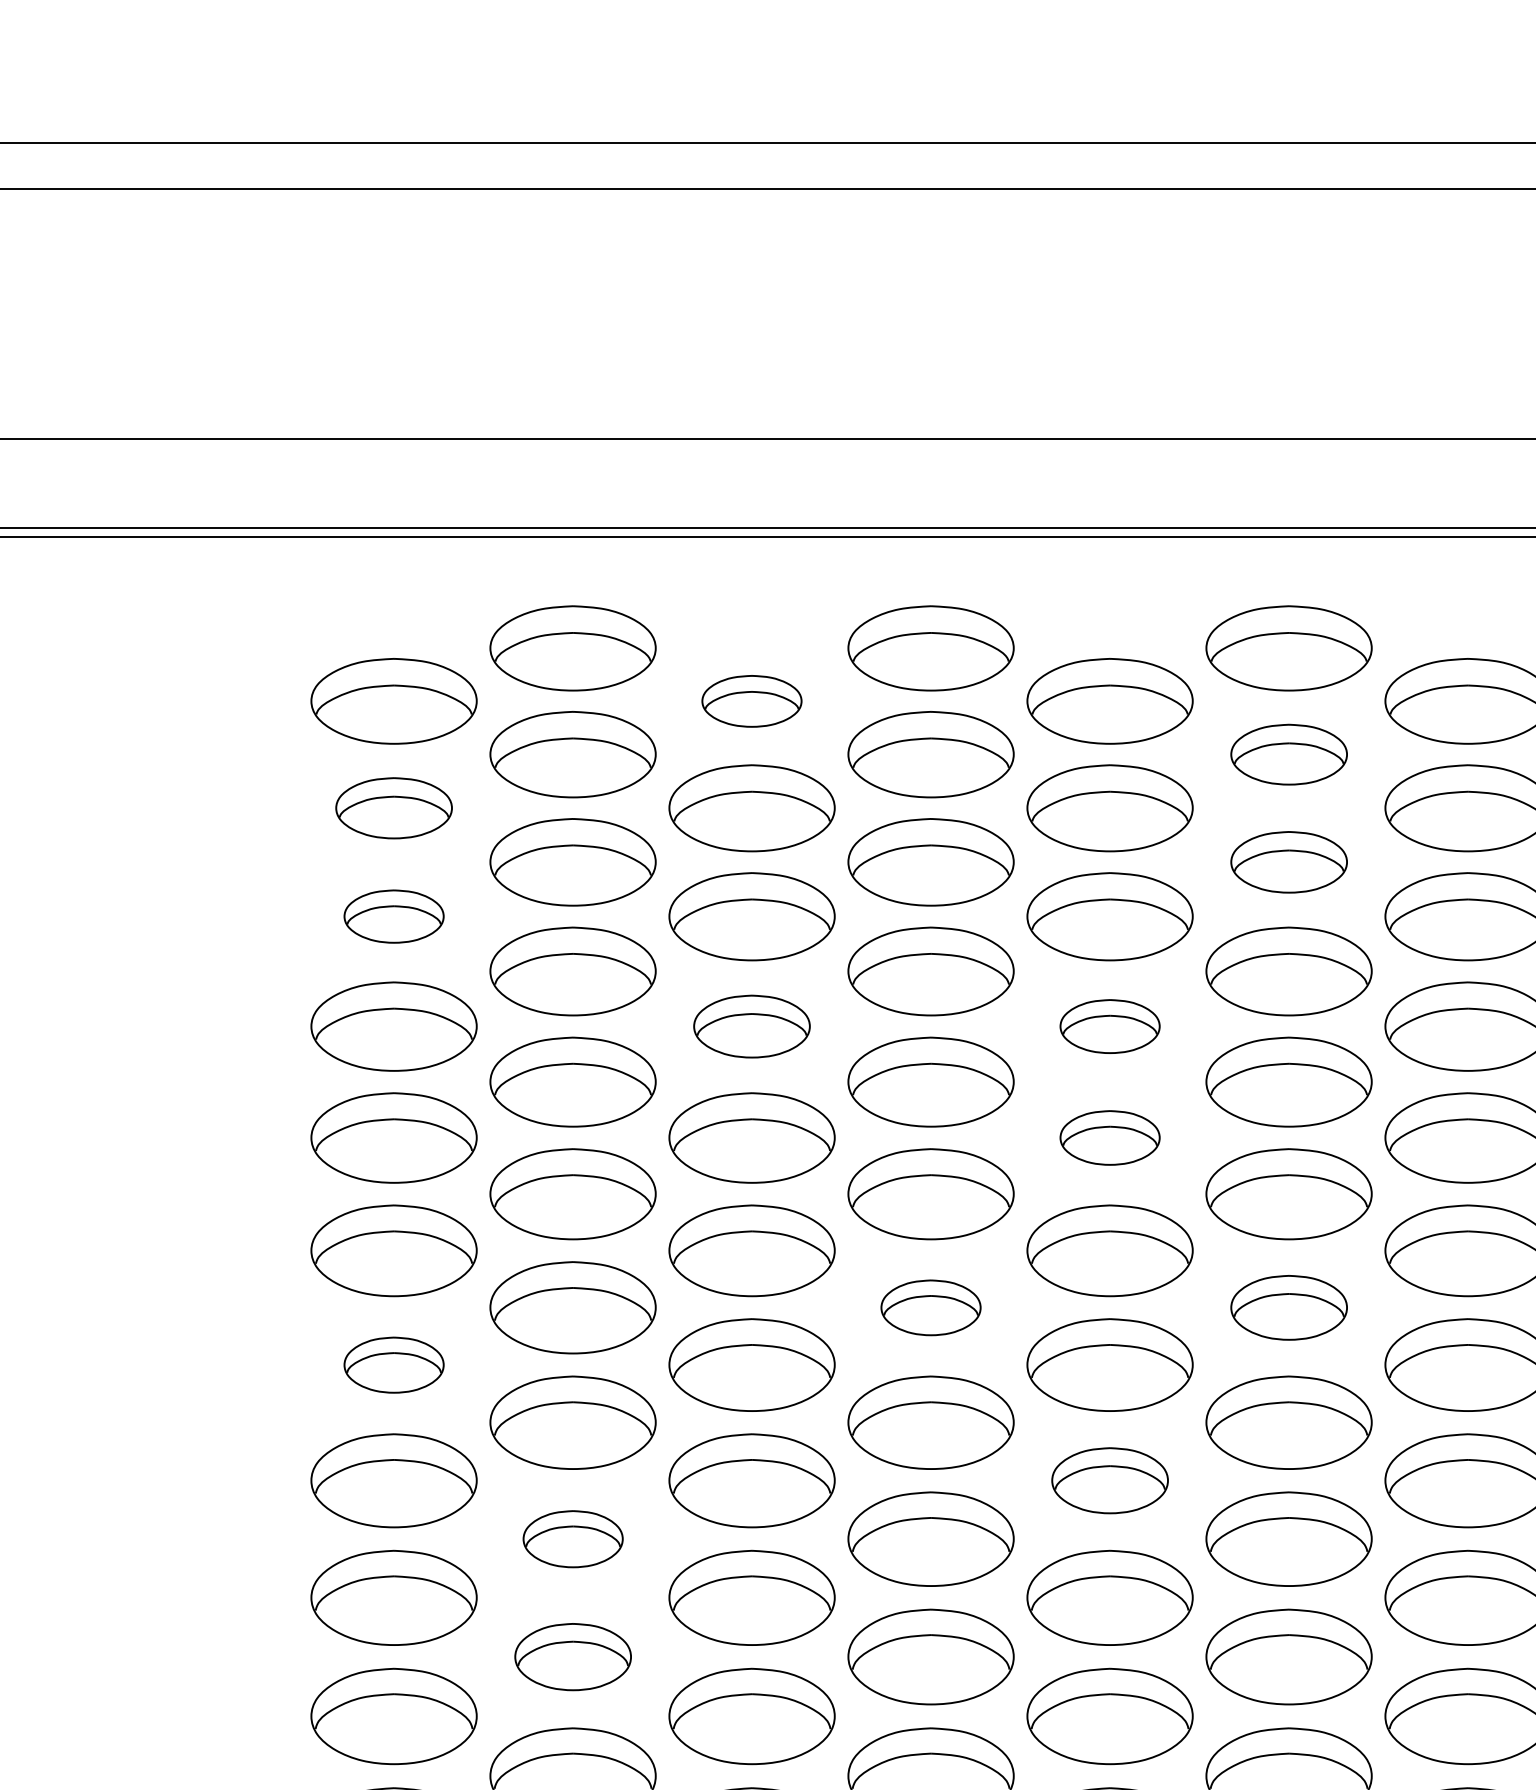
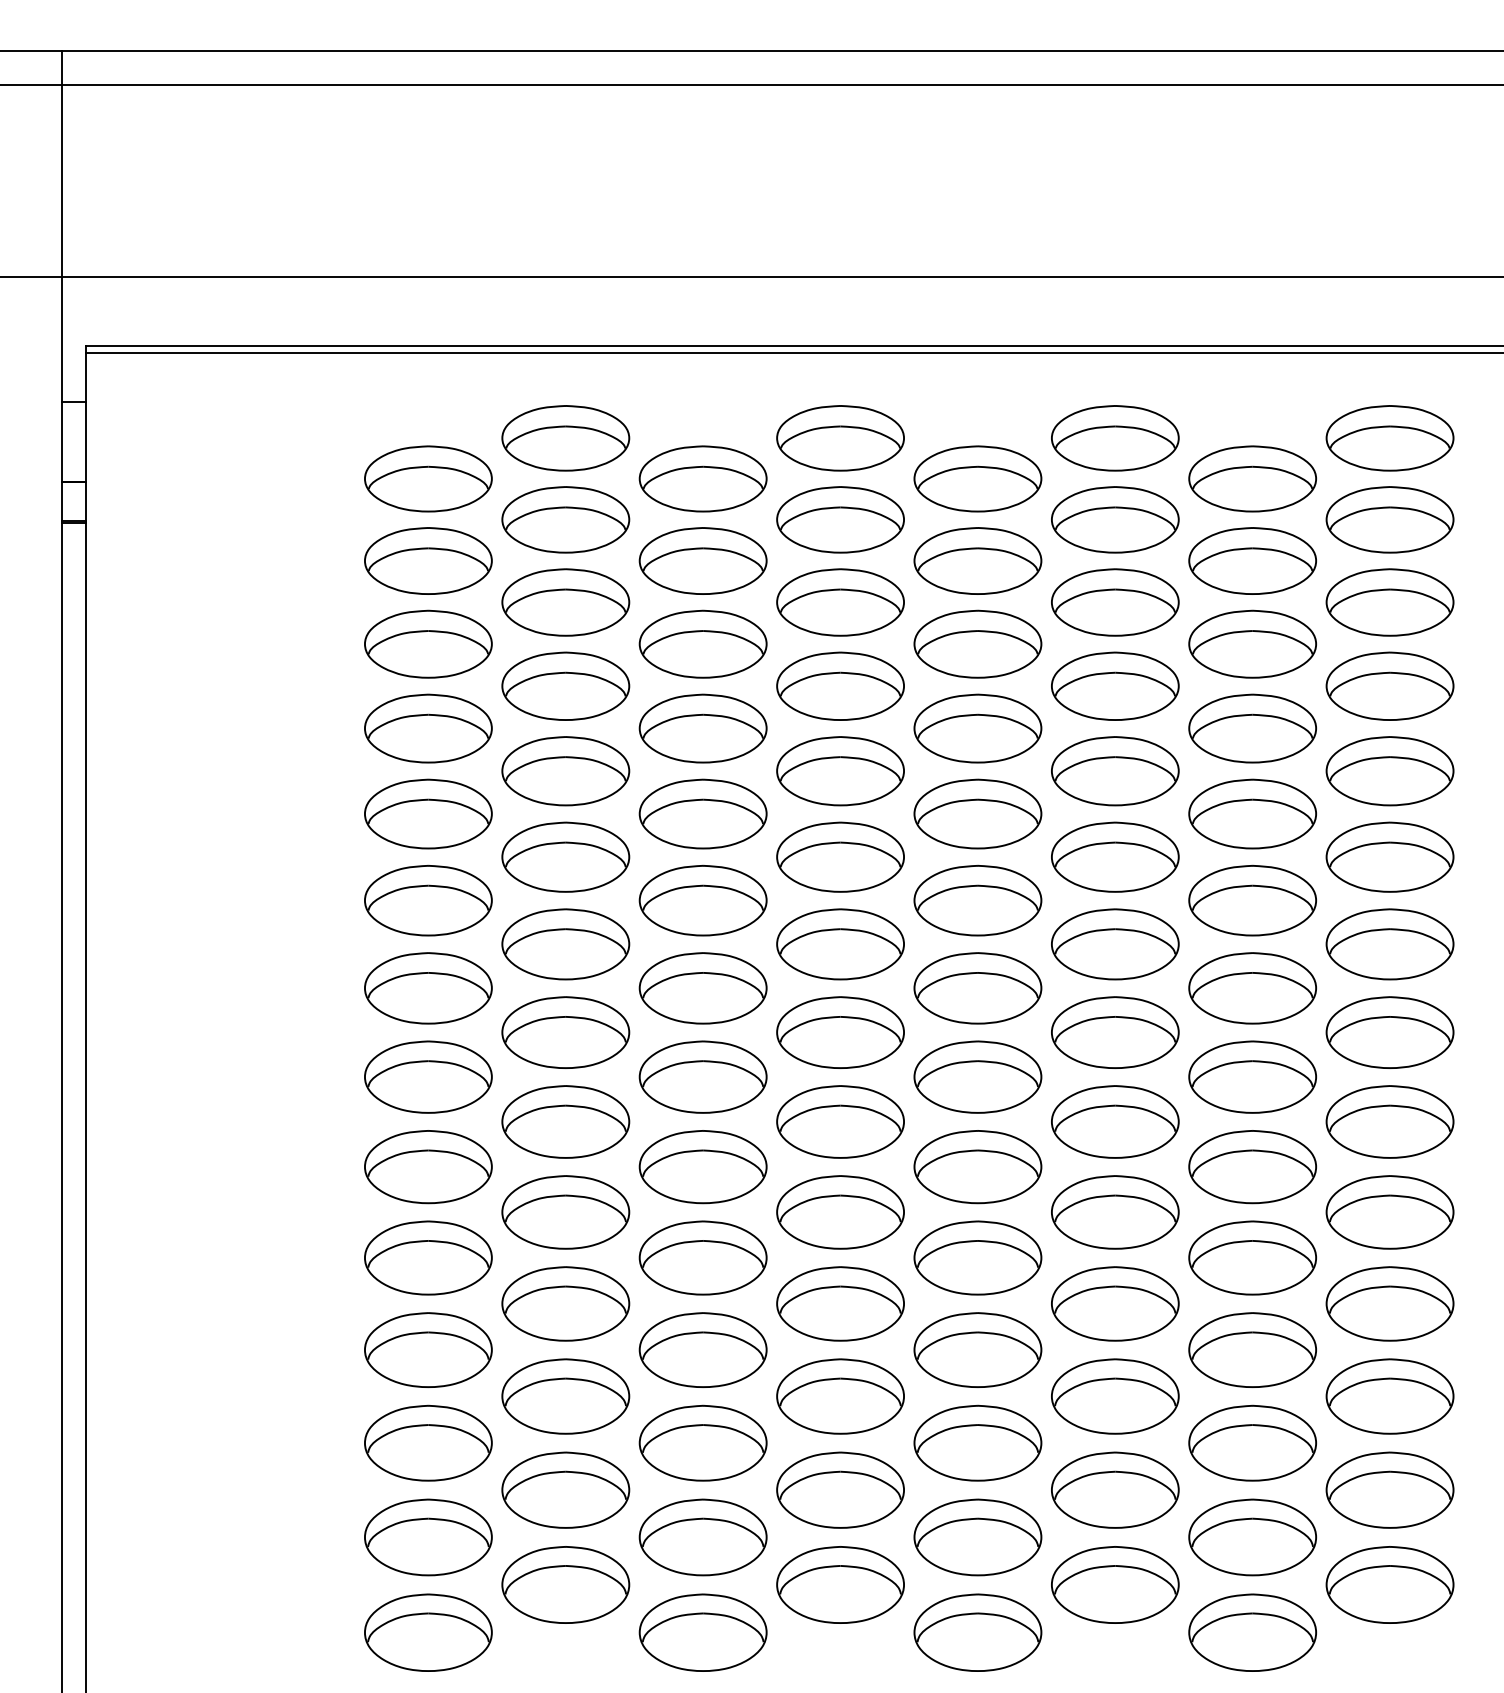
part: (751, 700) -> (702, 478), size x1.67
part: (1289, 754) -> (1115, 519), size x1.43
part: (394, 807) -> (428, 560), size x1.43
part: (1289, 862) -> (1115, 602), size x1.43
part: (394, 915) -> (428, 643), size x1.67
part: (751, 1026) -> (702, 728), size x1.43
part: (1109, 1026) -> (977, 728), size x1.67
part: (1109, 1137) -> (977, 813), size x1.67
part: (931, 1307) -> (840, 944), size x1.67
part: (1289, 1307) -> (1115, 944), size x1.43
part: (394, 1365) -> (428, 988), size x1.67
part: (1109, 1479) -> (977, 1076), size x1.43
part: (572, 1538) -> (565, 1121), size x1.67
part: (572, 1657) -> (565, 1212), size x1.43

